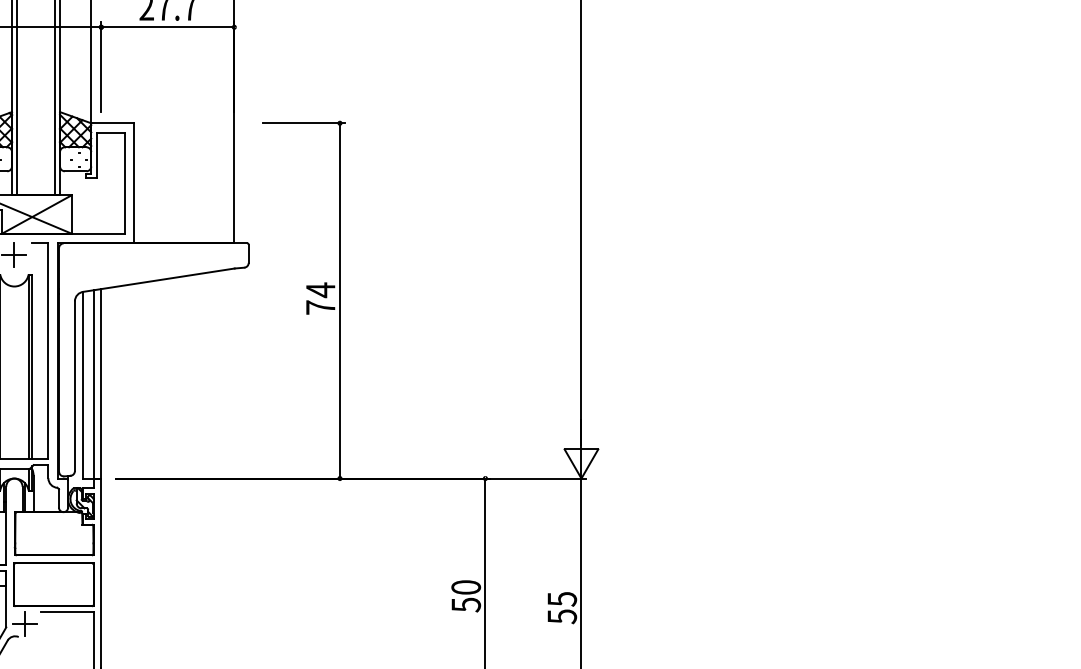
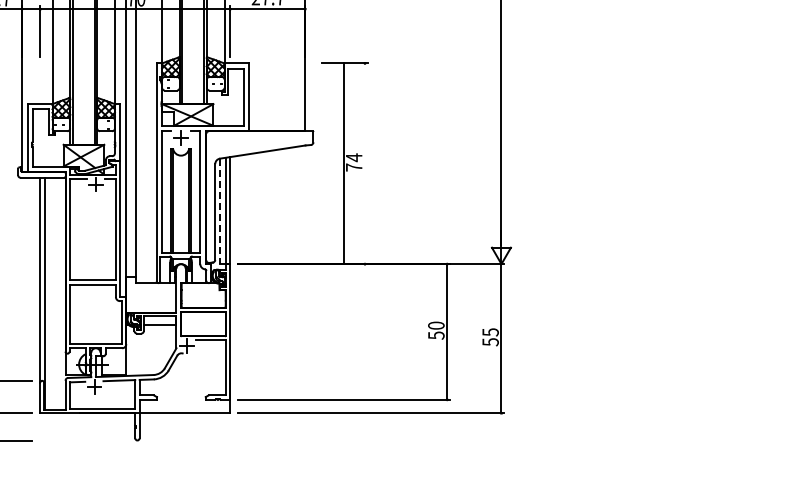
line: (340, 300) -> (344, 163), moved
line: (82, 385) -> (219, 211), solid -> dashed

